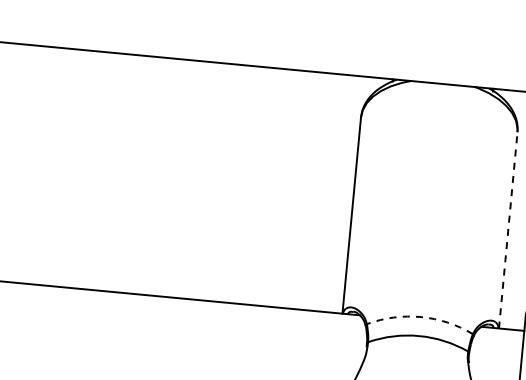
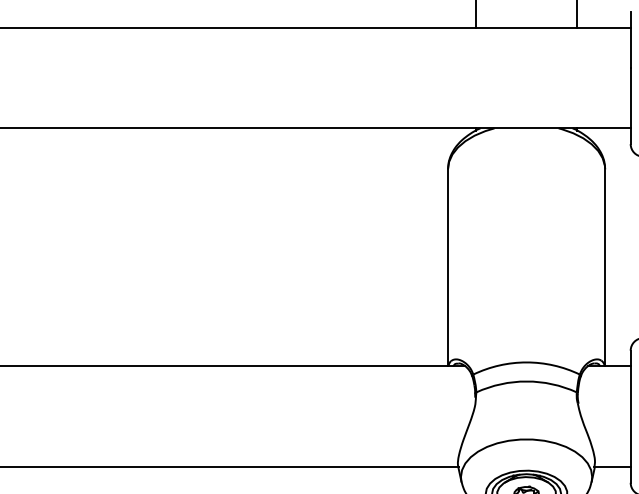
line: (508, 229) -> (605, 267), dashed -> solid
arc: (420, 317) -> (526, 362), dashed -> solid

